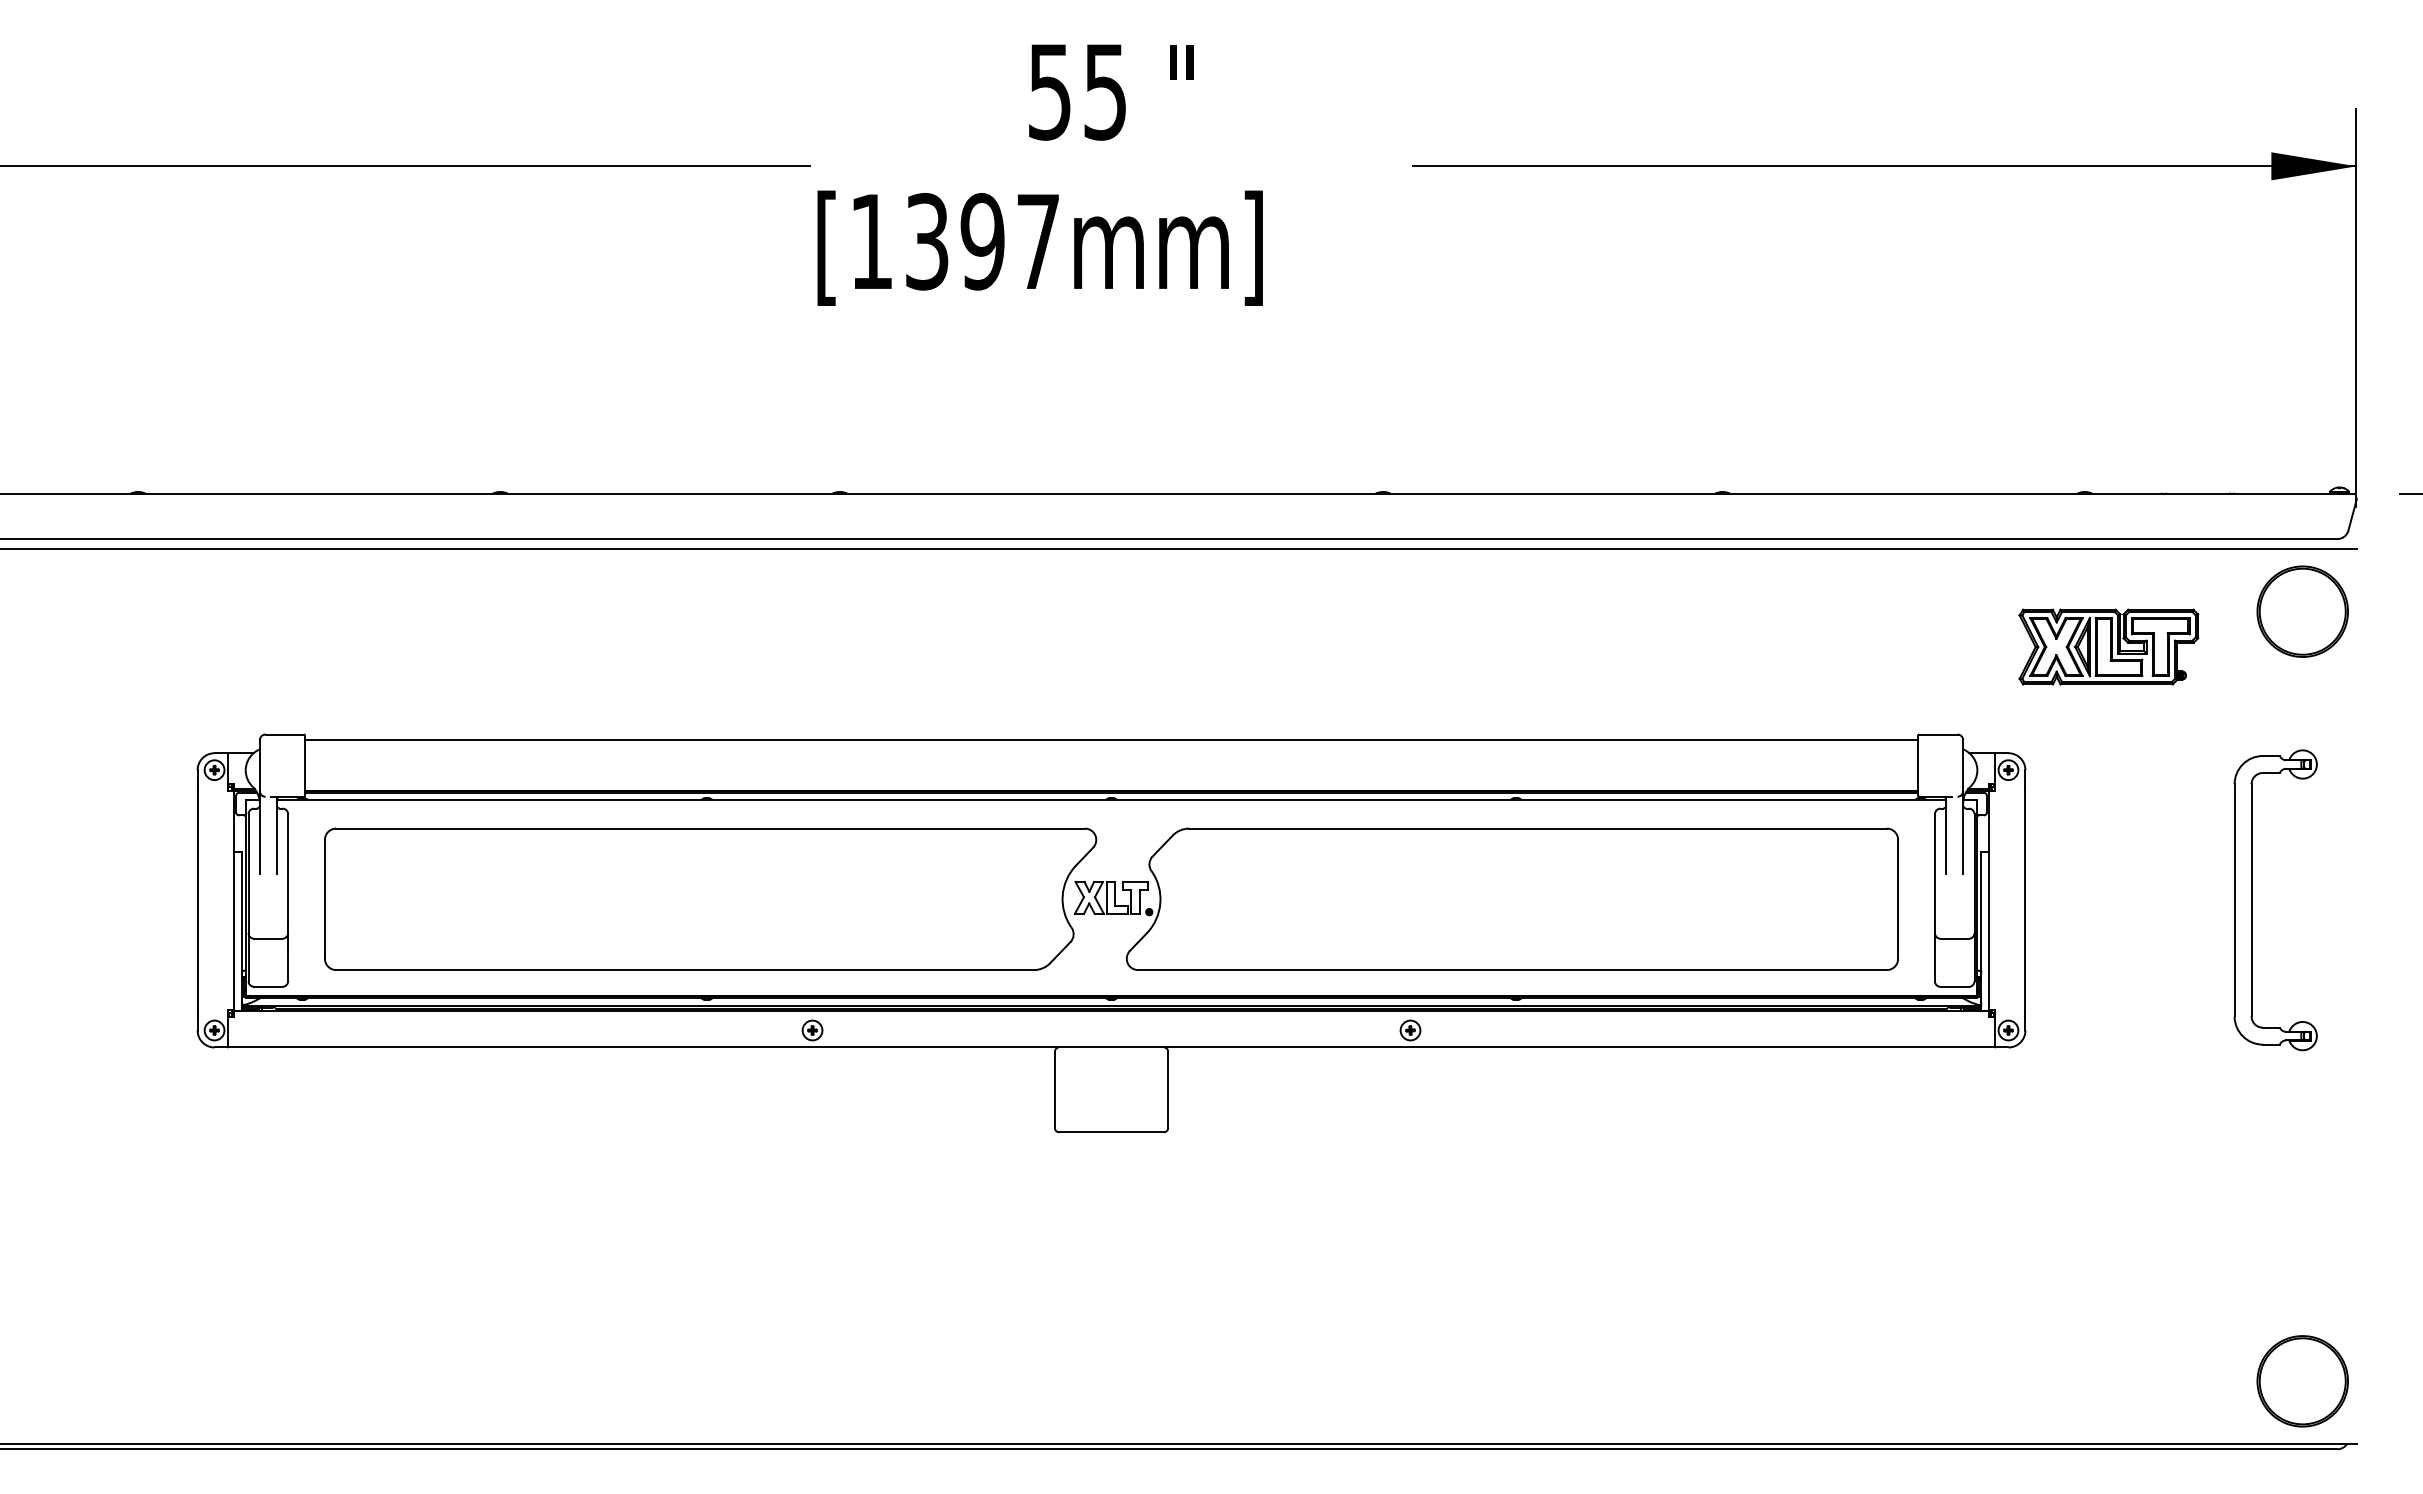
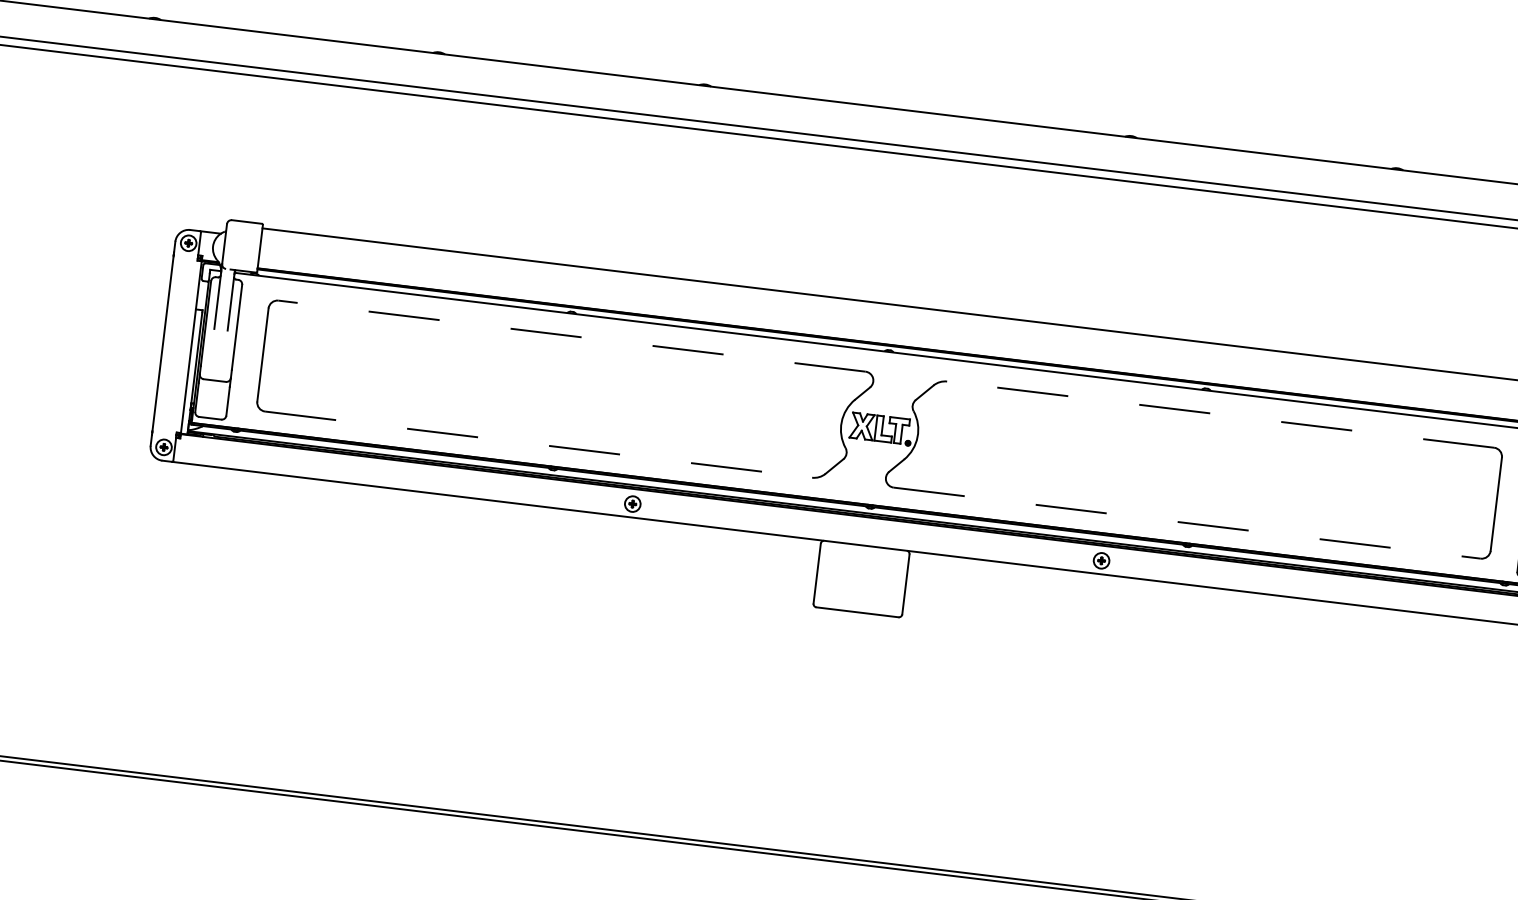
line: (710, 828) -> (571, 336), solid -> dashed
line: (1537, 828) -> (1220, 414), solid -> dashed
line: (685, 970) -> (538, 445), solid -> dashed
line: (1512, 970) -> (1187, 523), solid -> dashed

